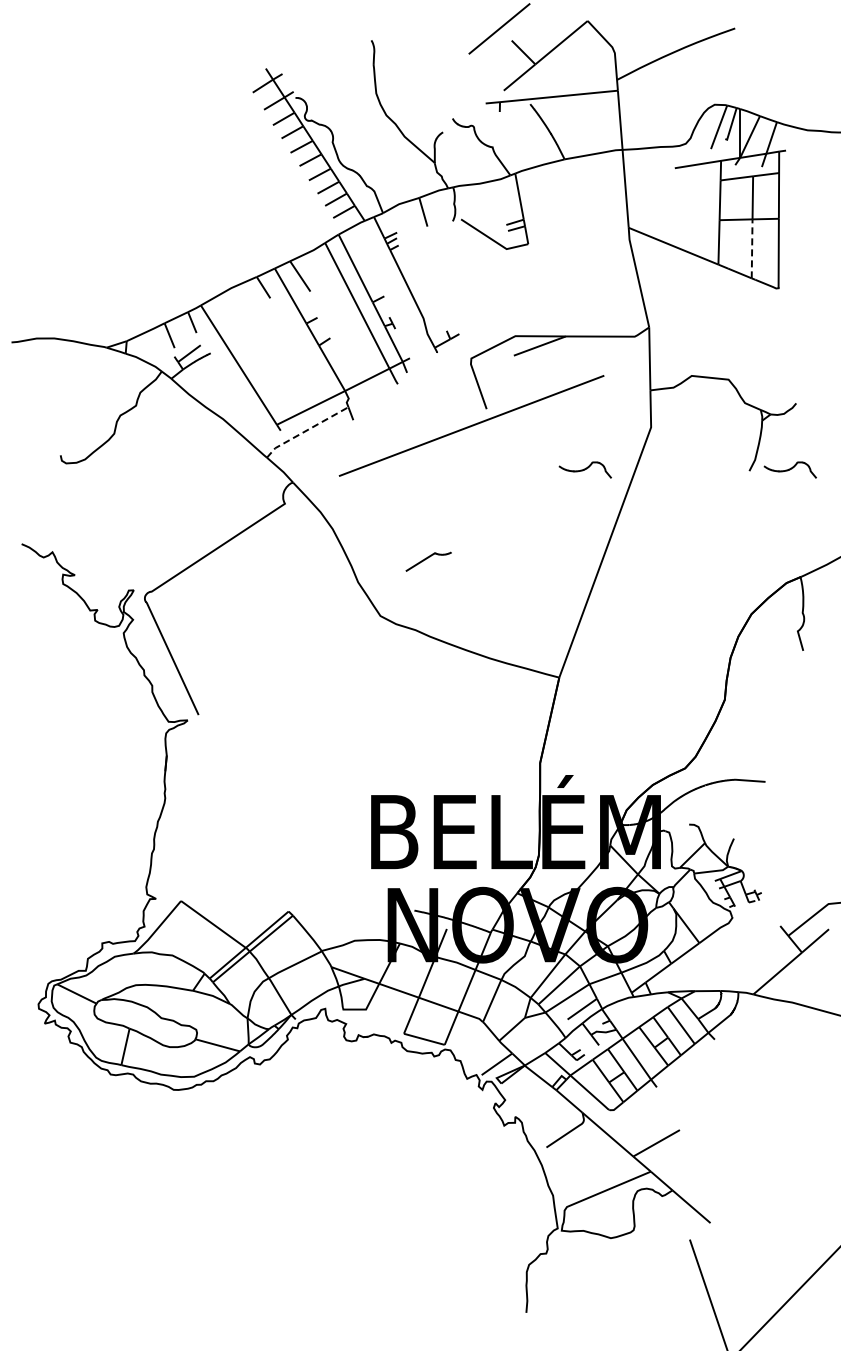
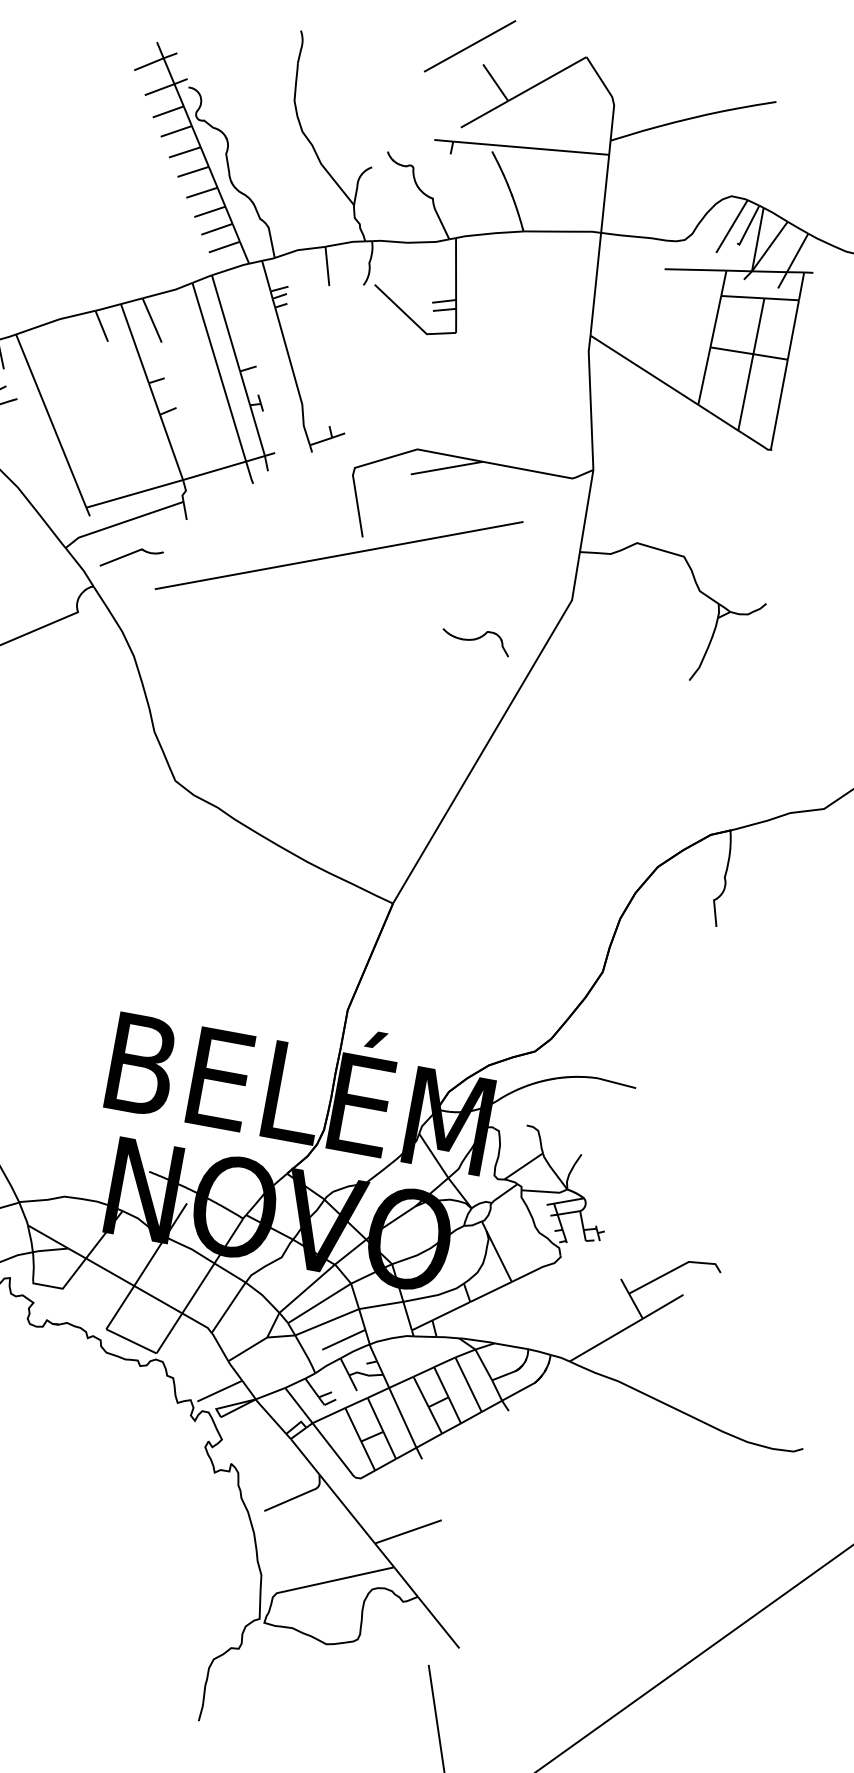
line: (752, 248) -> (746, 392), dashed -> solid
line: (305, 431) -> (121, 523), dashed -> solid
curve: (789, 469) -> (741, 687), removed
curve: (426, 559) -> (129, 555), moved

